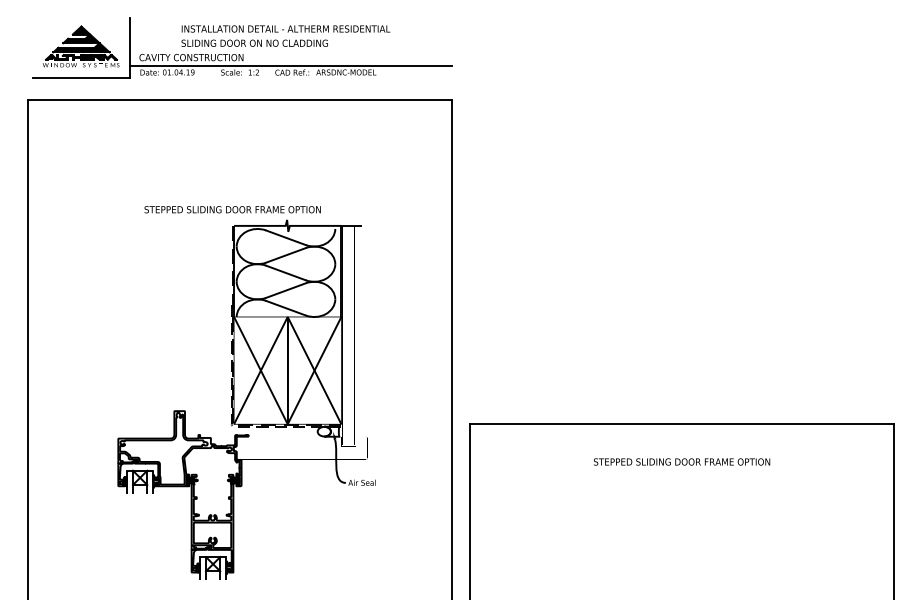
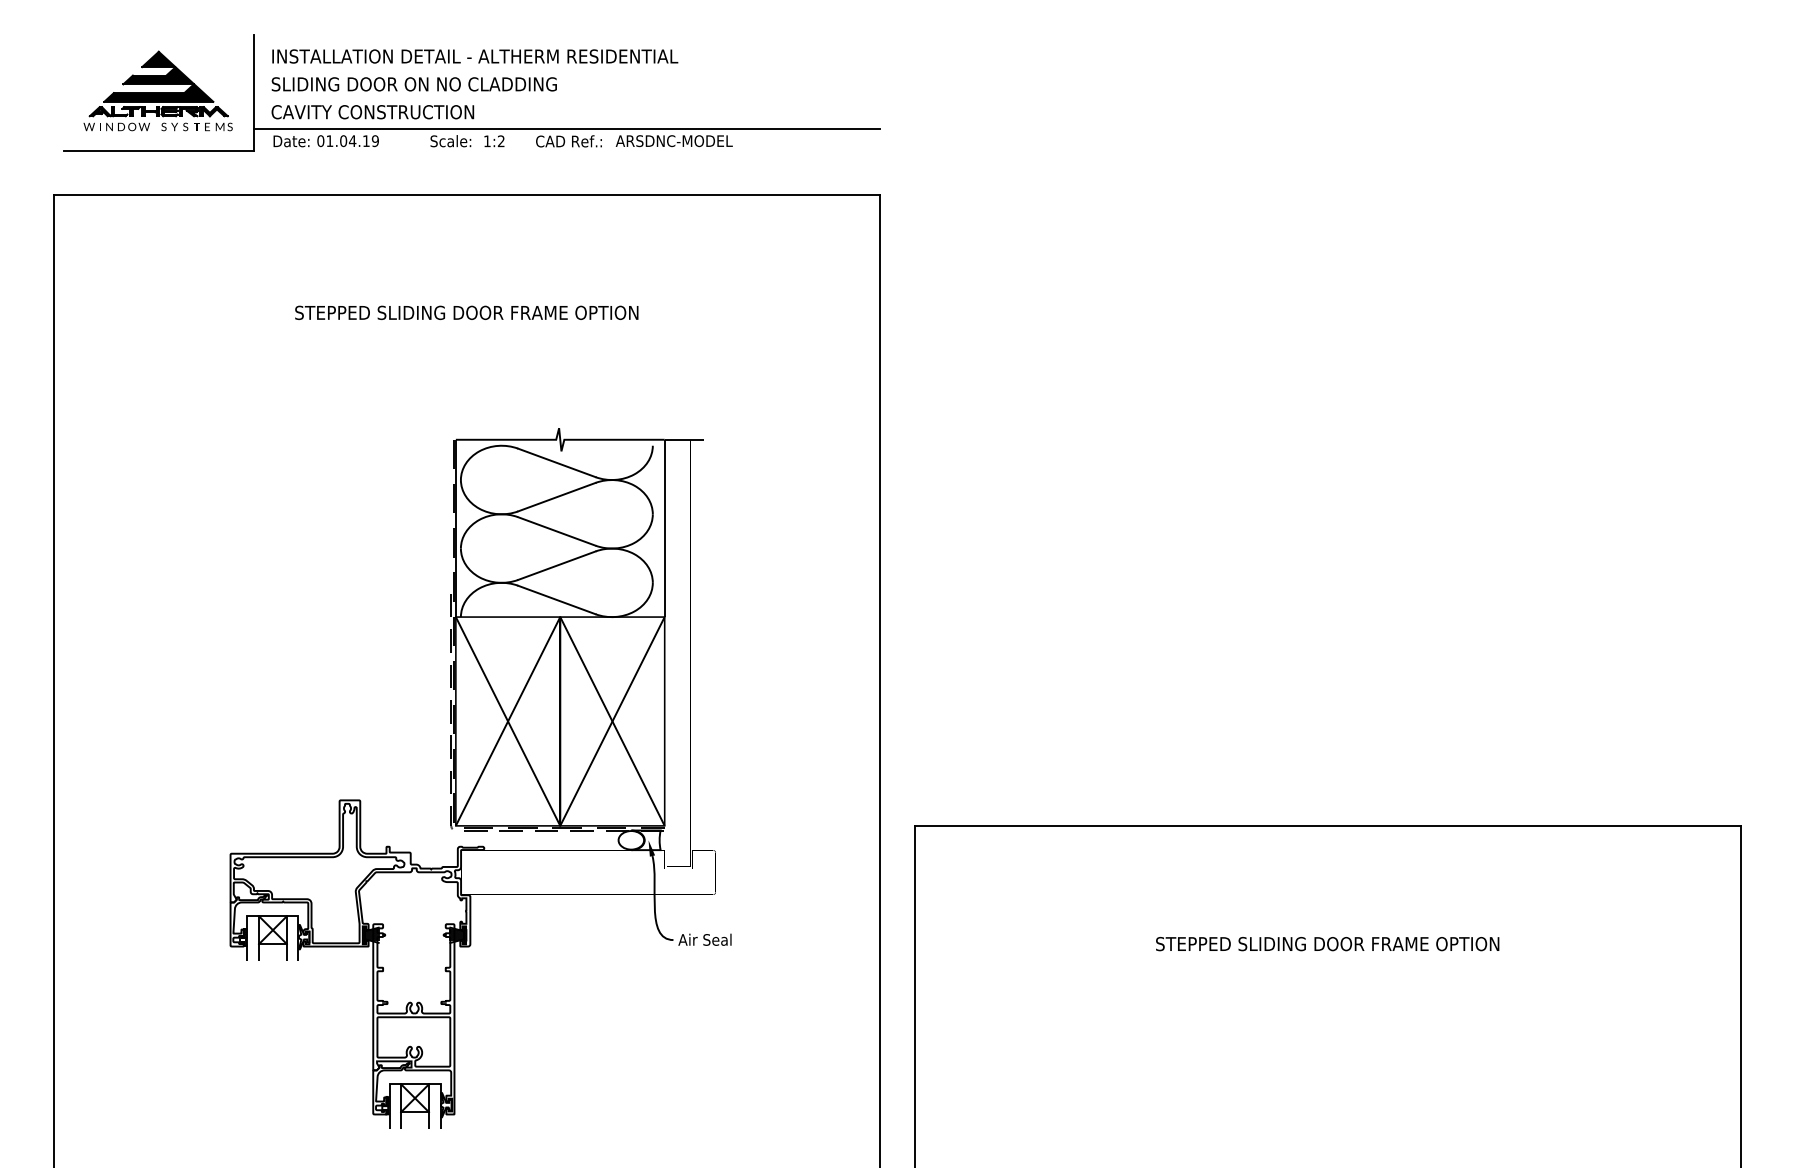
text: (285, 35) -> (474, 69), moved
text: (232, 209) -> (466, 312), moved
text: (681, 461) -> (1326, 943), moved

